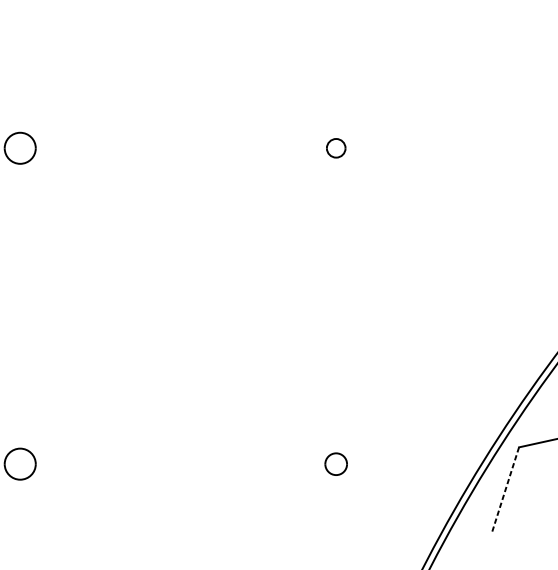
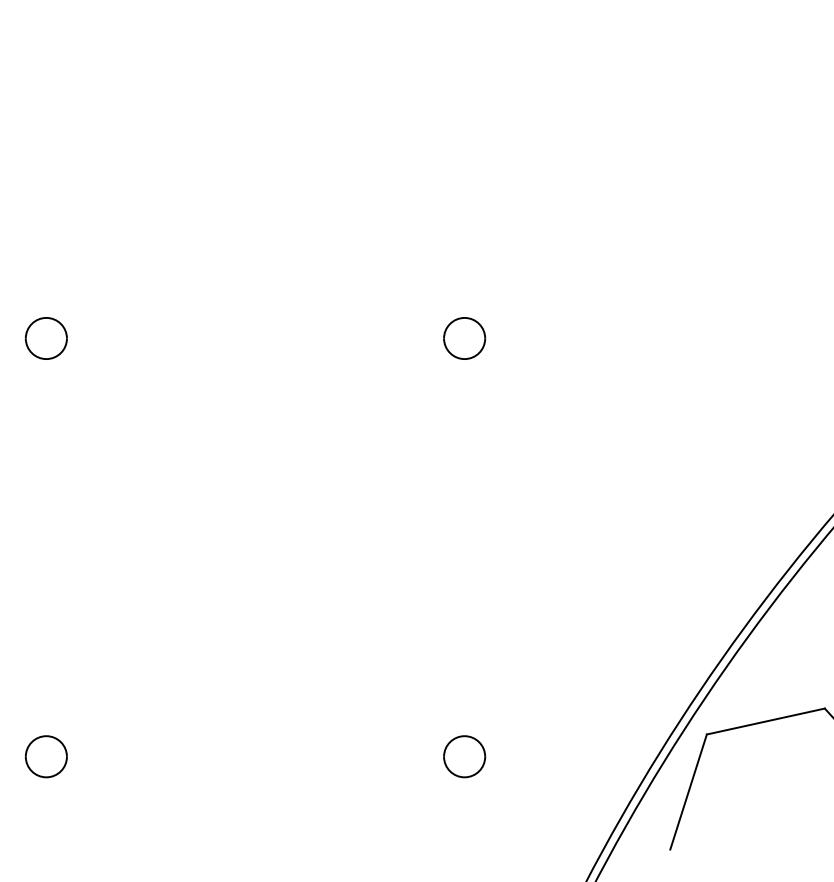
part: (336, 148) -> (464, 338), size x1.67
part: (336, 463) -> (464, 756), size x1.43
line: (505, 491) -> (688, 792), dashed -> solid

